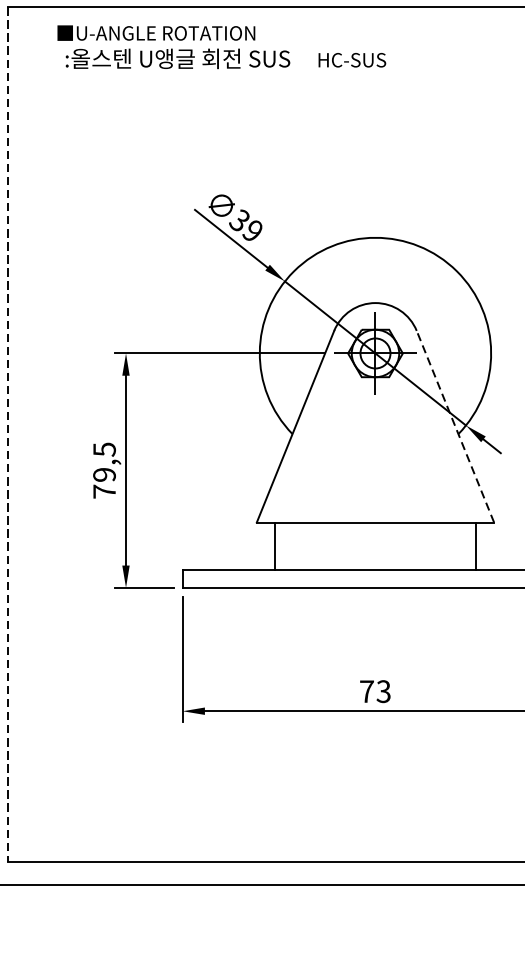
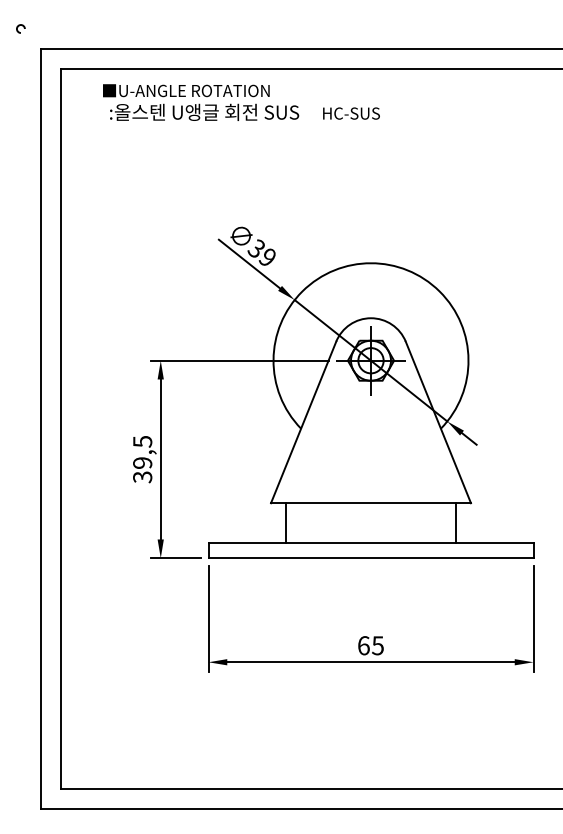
line: (455, 426) -> (438, 422), dashed -> solid
line: (7, 433) -> (60, 428), dashed -> solid
text: (104, 492) -> (142, 477), 79,5 -> 39,5
text: (374, 691) -> (370, 645), 73 -> 65

